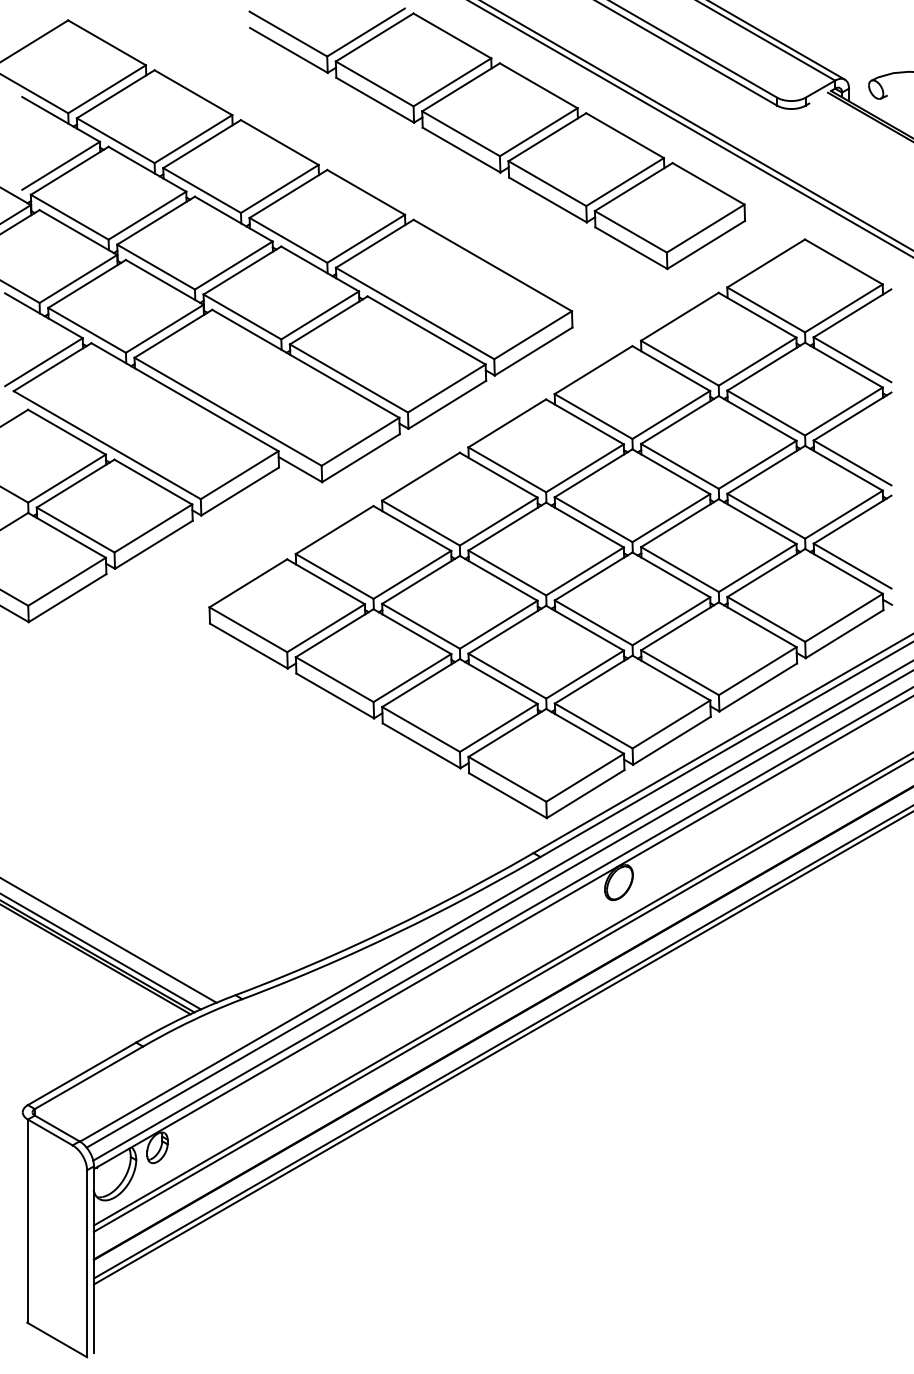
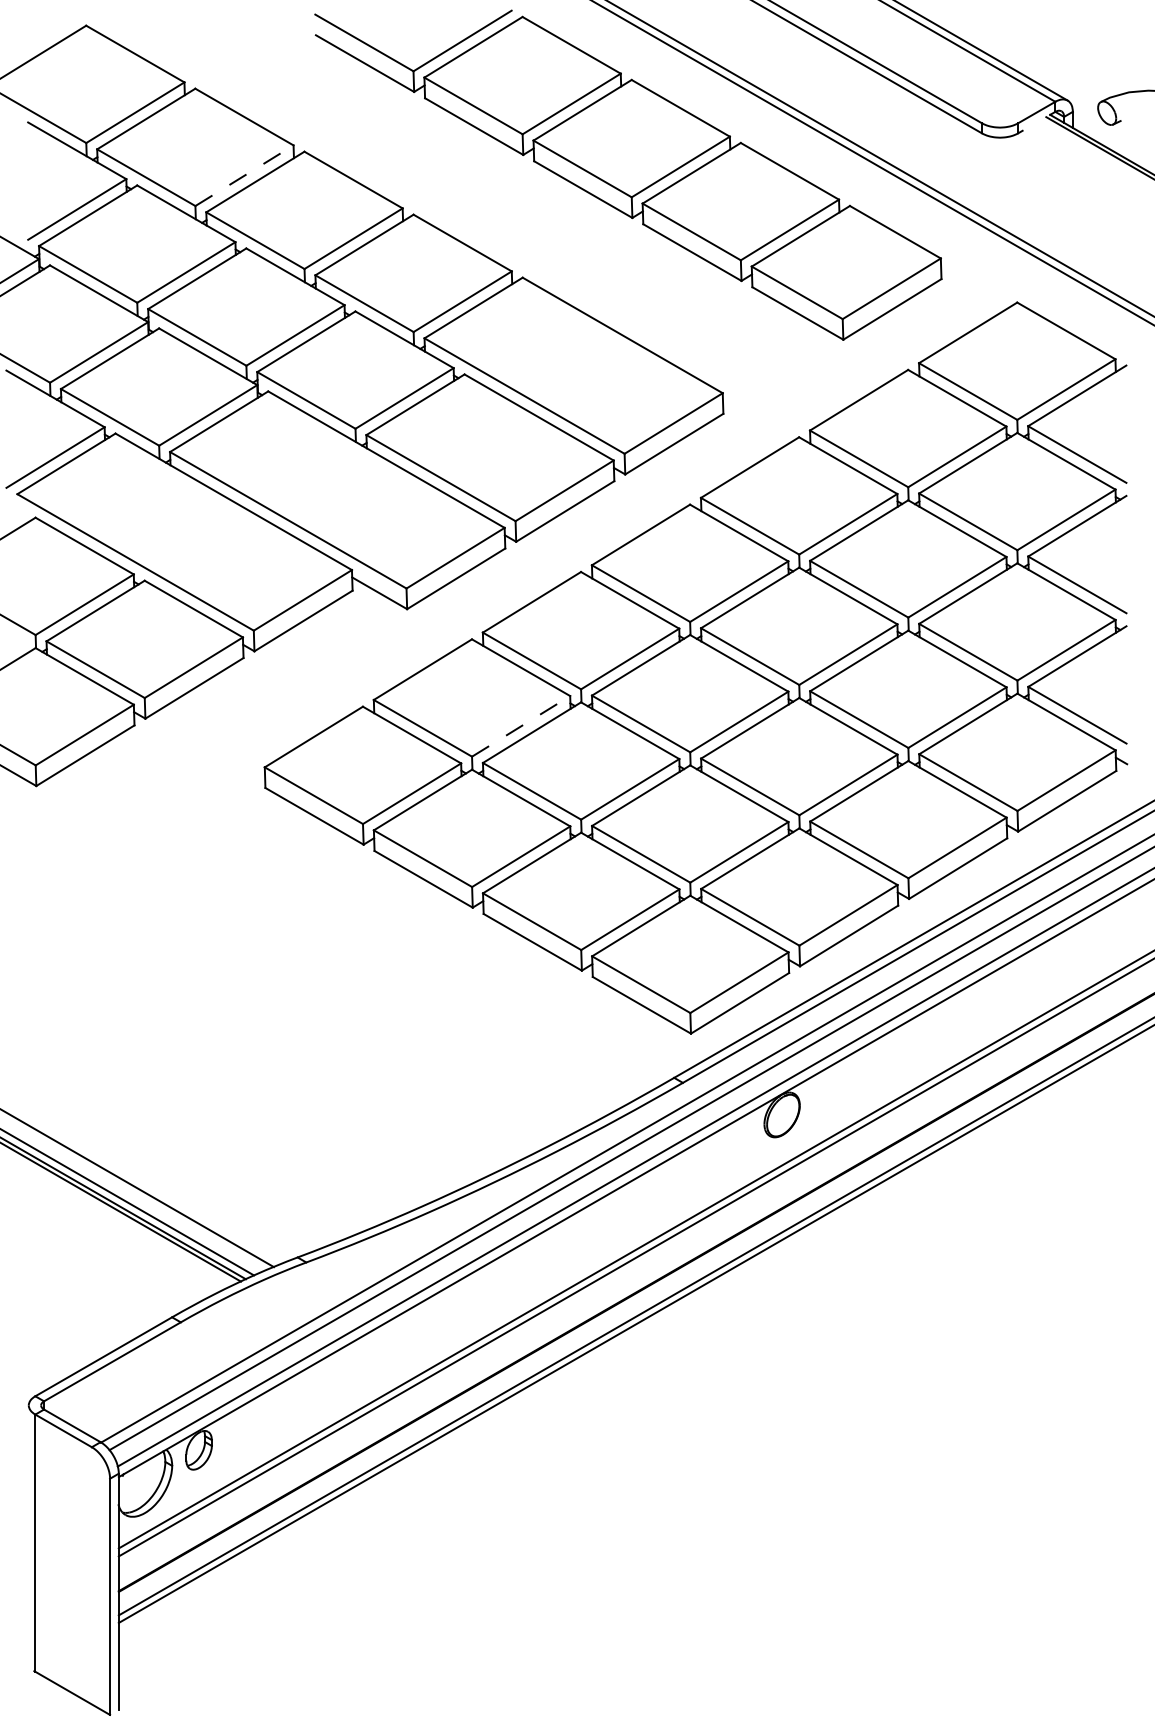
line: (193, 139) -> (244, 176), solid -> dashed
line: (412, 574) -> (521, 725), solid -> dashed

